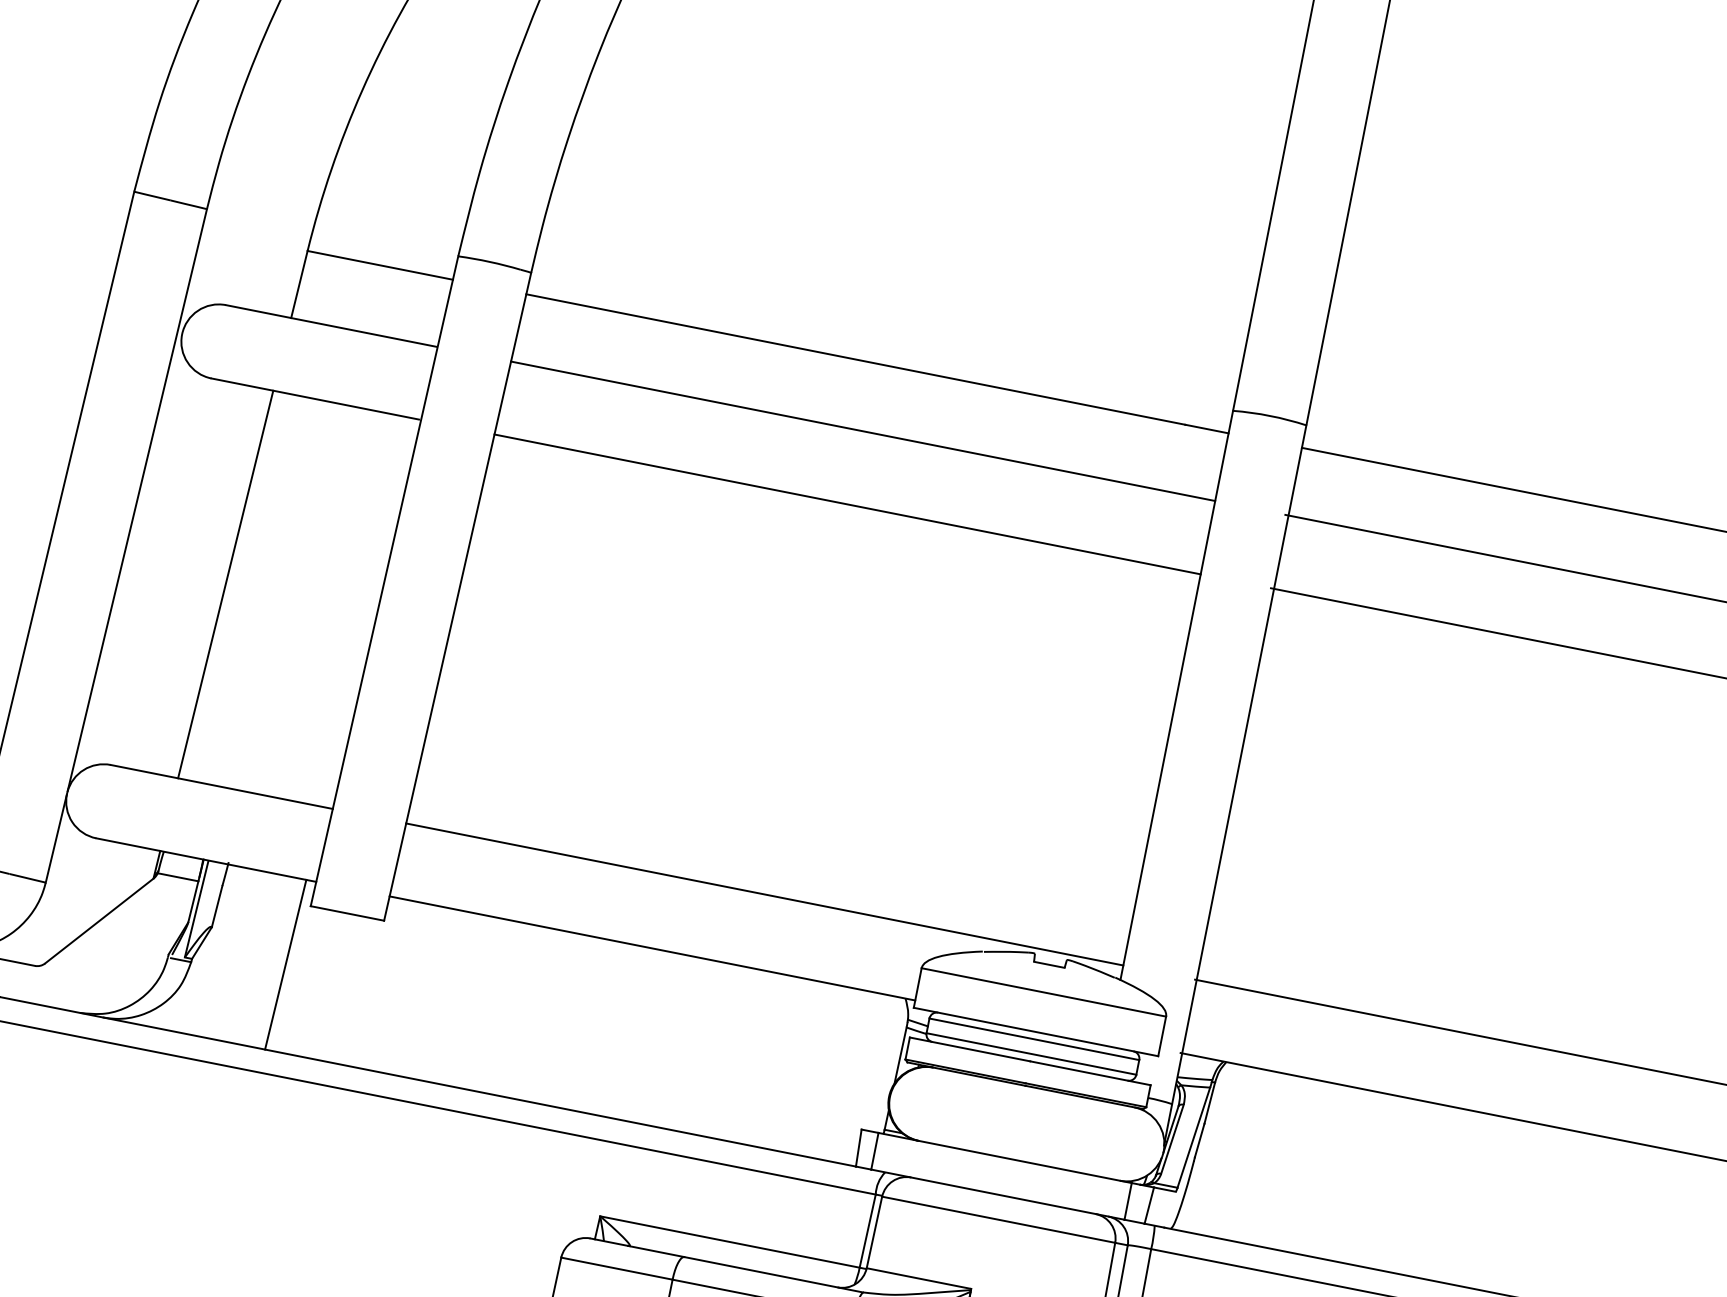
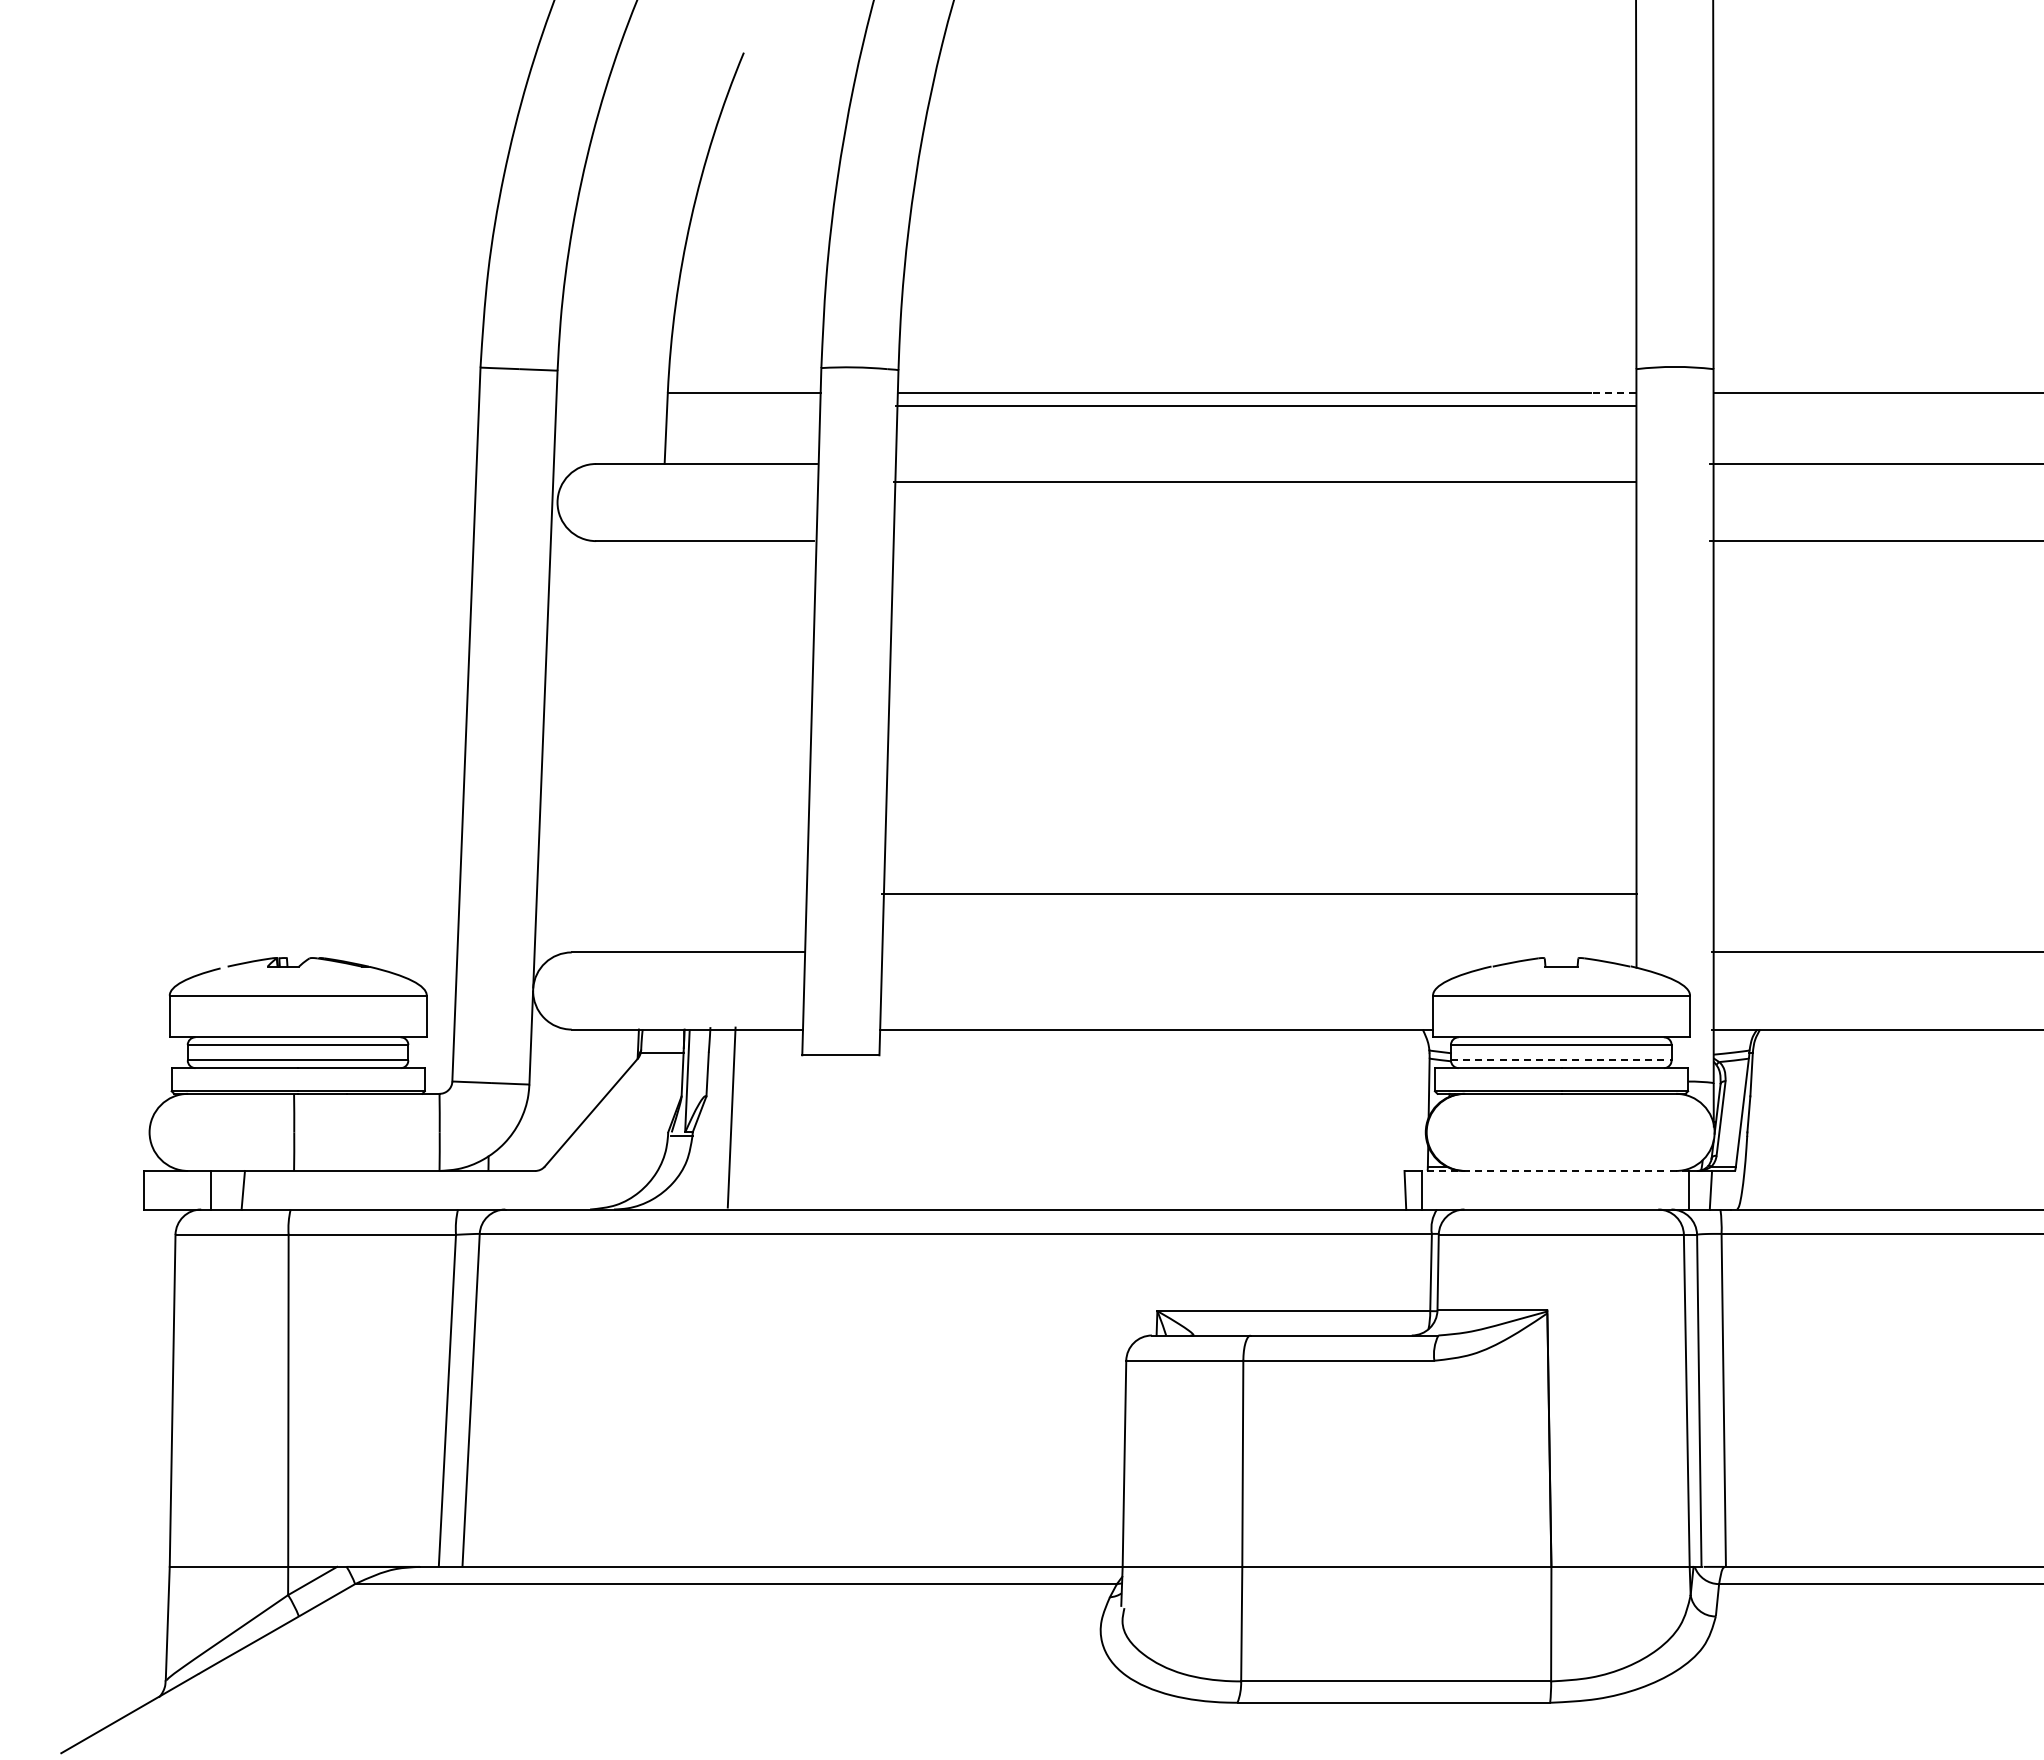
line: (1206, 428) -> (1613, 392), solid -> dashed
line: (862, 431) -> (1265, 406), moved
line: (846, 504) -> (1264, 482), moved
line: (225, 584) -> (651, 746), removed
line: (764, 894) -> (1259, 894), moved
line: (285, 964) -> (731, 1117), moved
line: (1031, 1054) -> (1561, 1060), solid -> dashed
line: (1004, 1157) -> (1554, 1170), solid -> dashed

